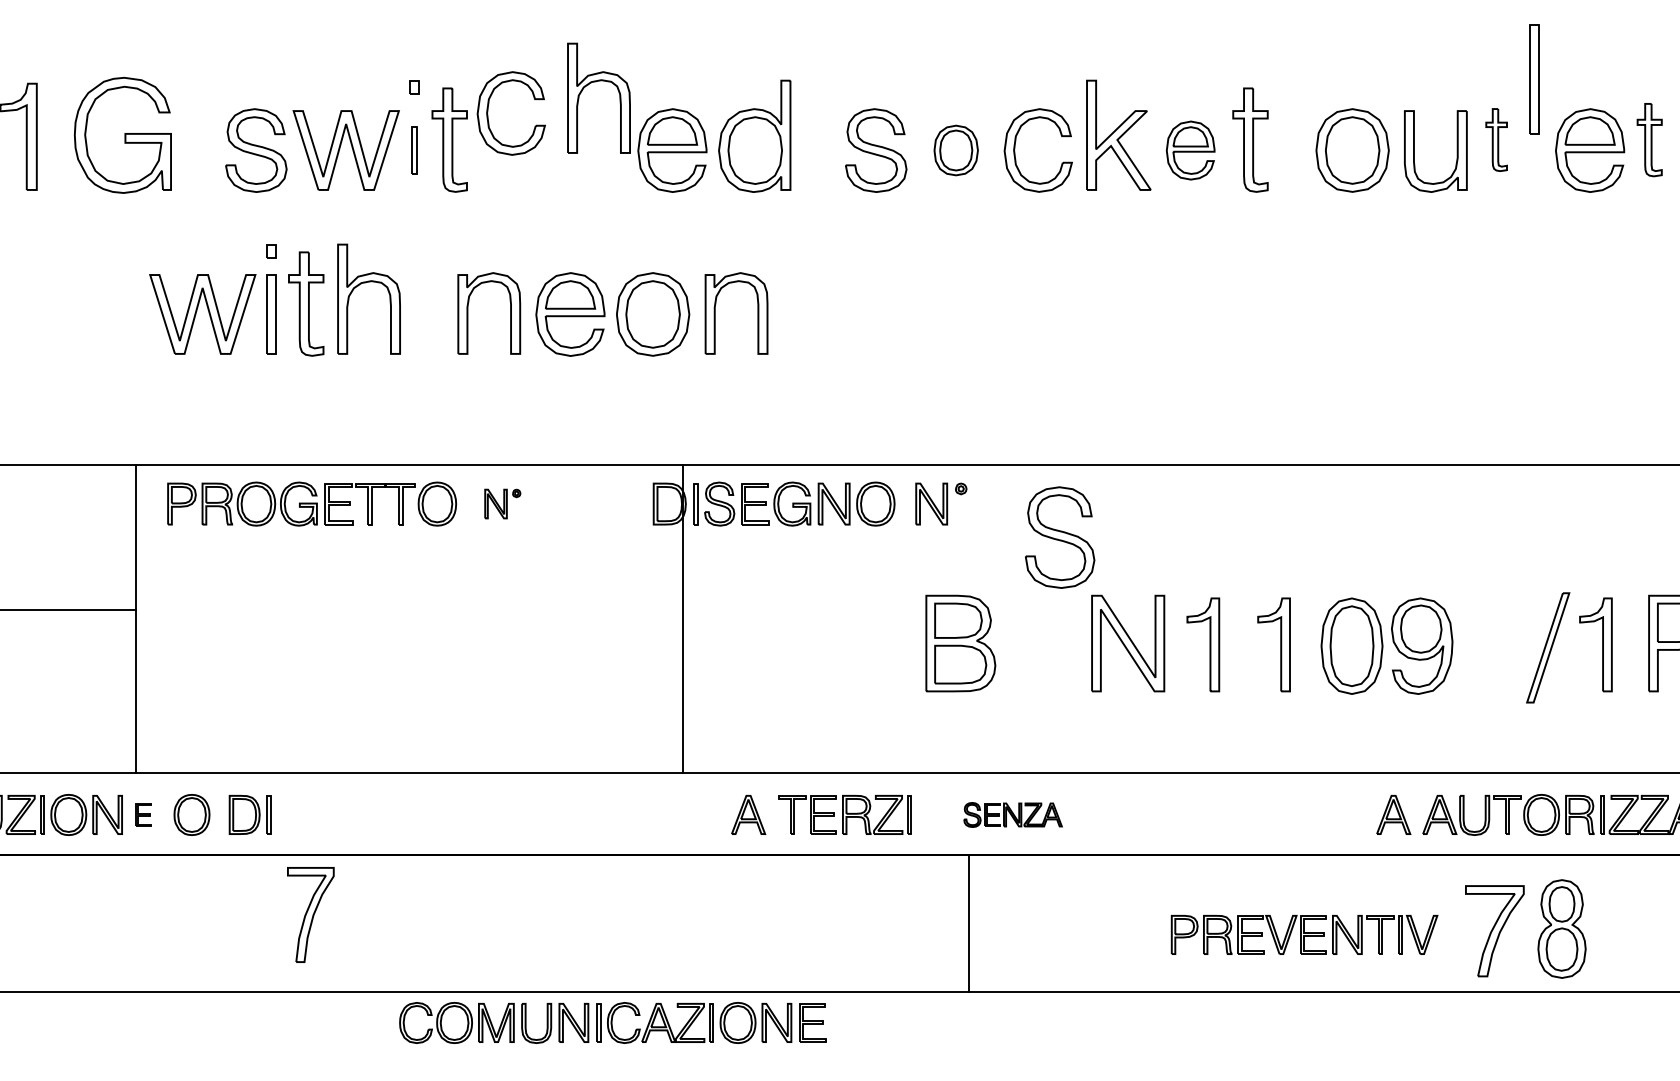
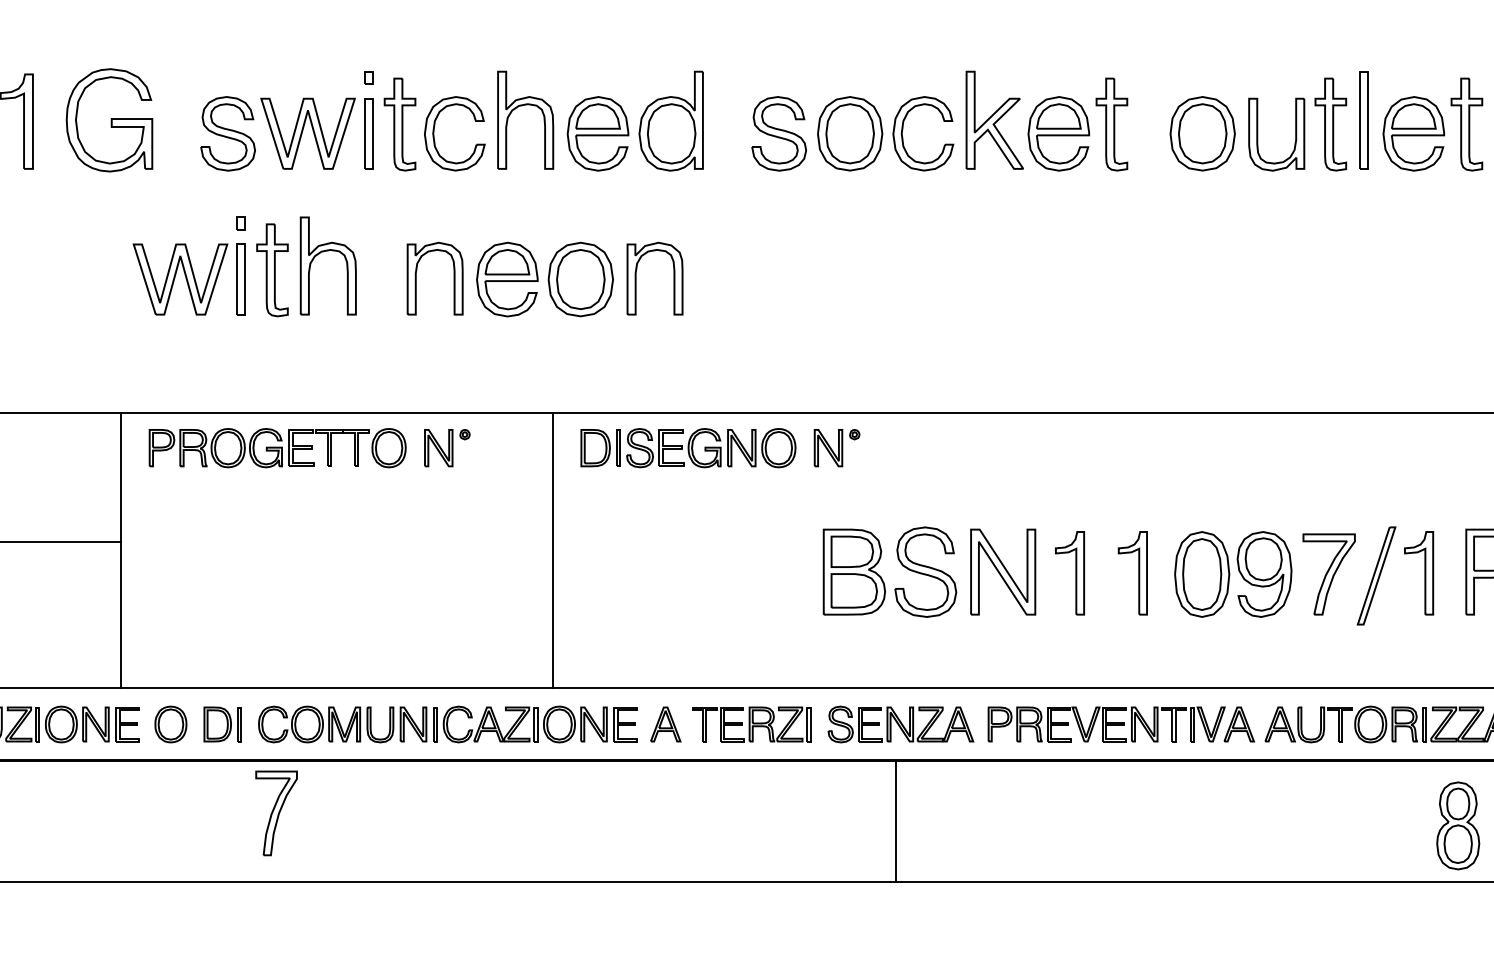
part: (1534, 79) -> (1364, 120), moved
part: (595, 82) -> (522, 106), moved
part: (488, 112) -> (434, 132), moved
part: (1496, 139) -> (1330, 124), size x1.67
part: (1649, 139) -> (1466, 124), size x1.43
part: (414, 150) -> (368, 133), size x1.67
part: (956, 150) -> (850, 133), size x1.67
part: (1190, 150) -> (1058, 133), size x1.43
part: (502, 503) -> (446, 447), size x1.43
part: (1060, 537) -> (926, 572), moved
line: (682, 618) -> (552, 549), moved
part: (143, 814) -> (127, 724), size x1.67
part: (1012, 814) -> (900, 724), size x1.67
line: (969, 923) -> (895, 820), moved
part: (1561, 928) -> (1457, 825), moved
part: (1494, 931) -> (1328, 574), moved
part: (1304, 934) -> (1106, 724), moved
part: (612, 1022) -> (447, 724), moved

